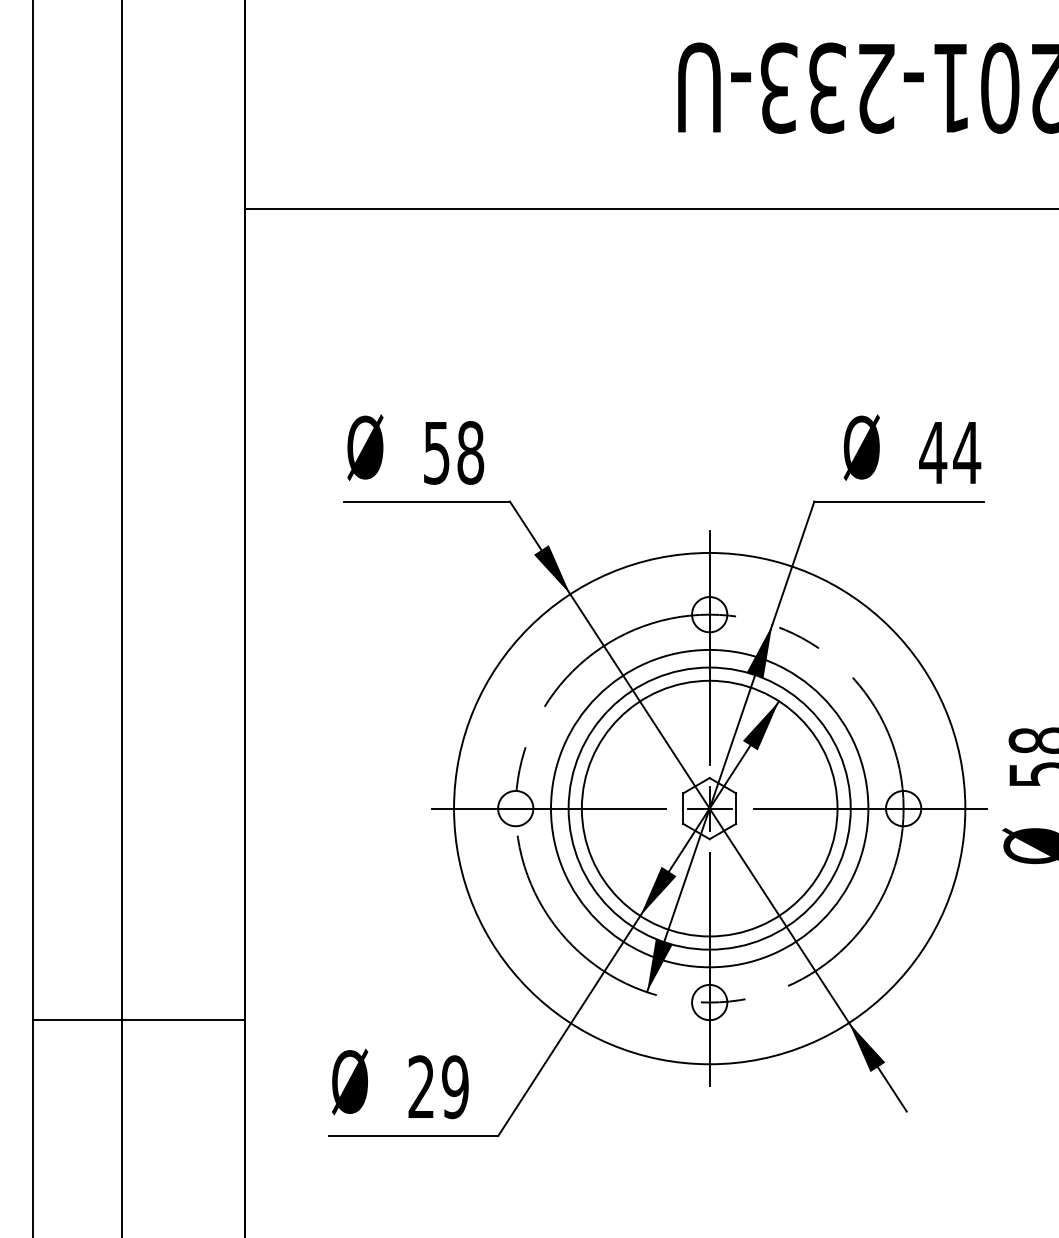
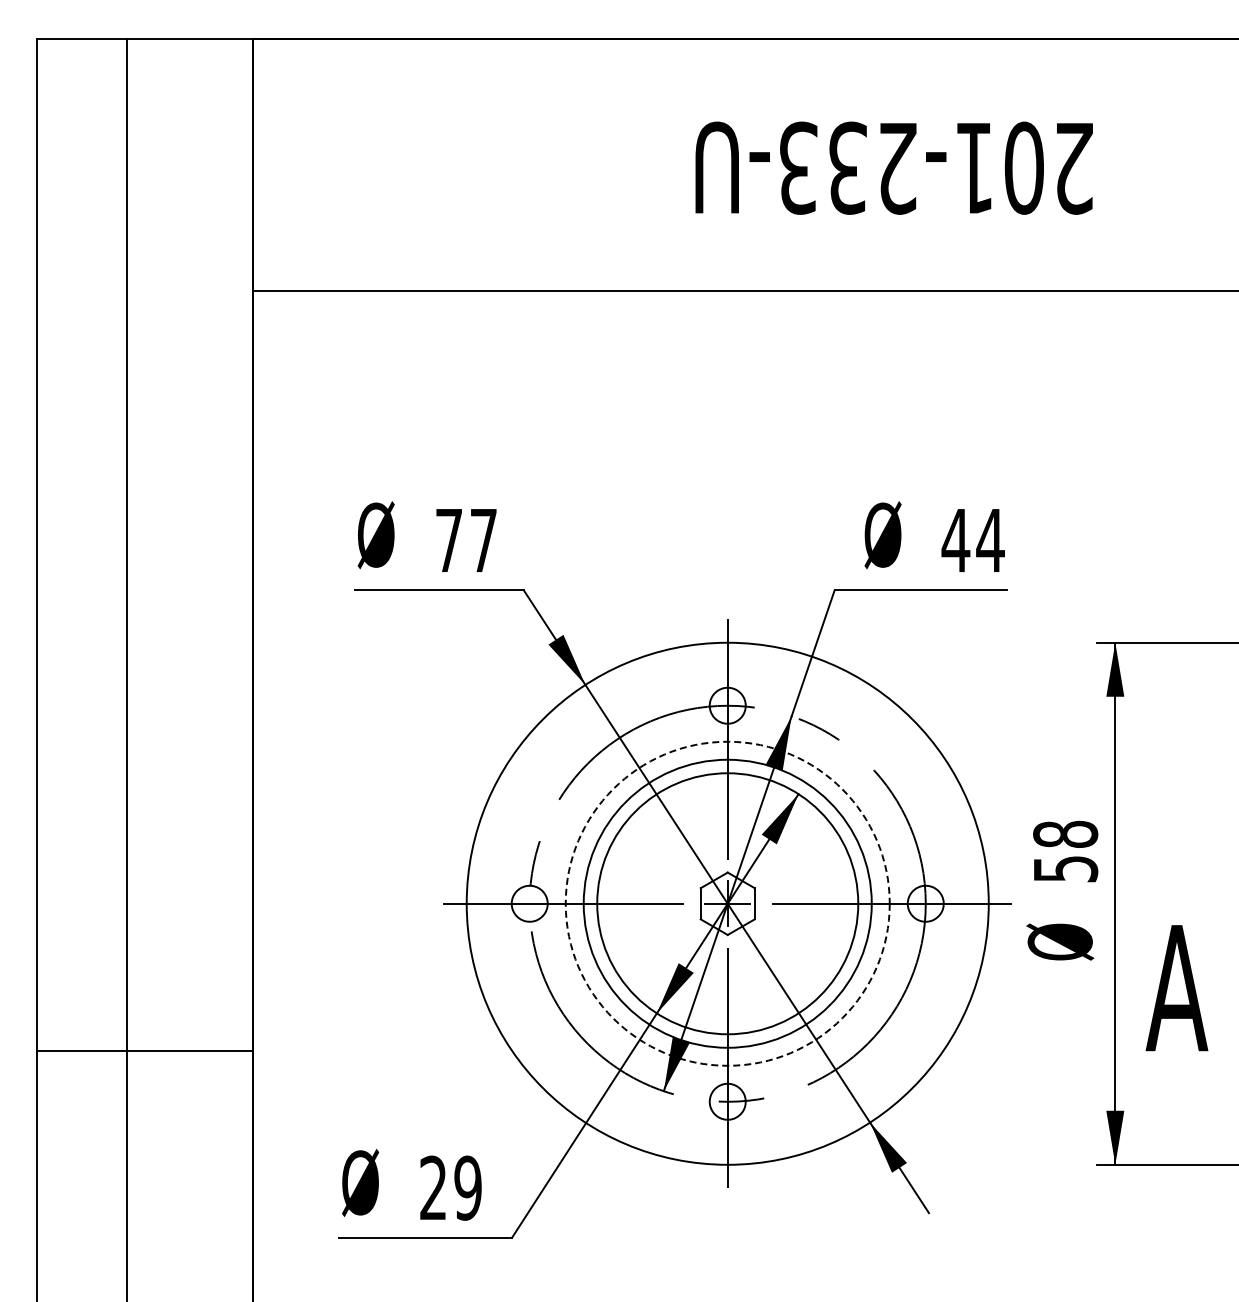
text: (453, 452) -> (466, 540), 58 -> 77
circle: (709, 808) -> (727, 903), solid -> dashed
line: (139, 1019) -> (145, 1051), moved

